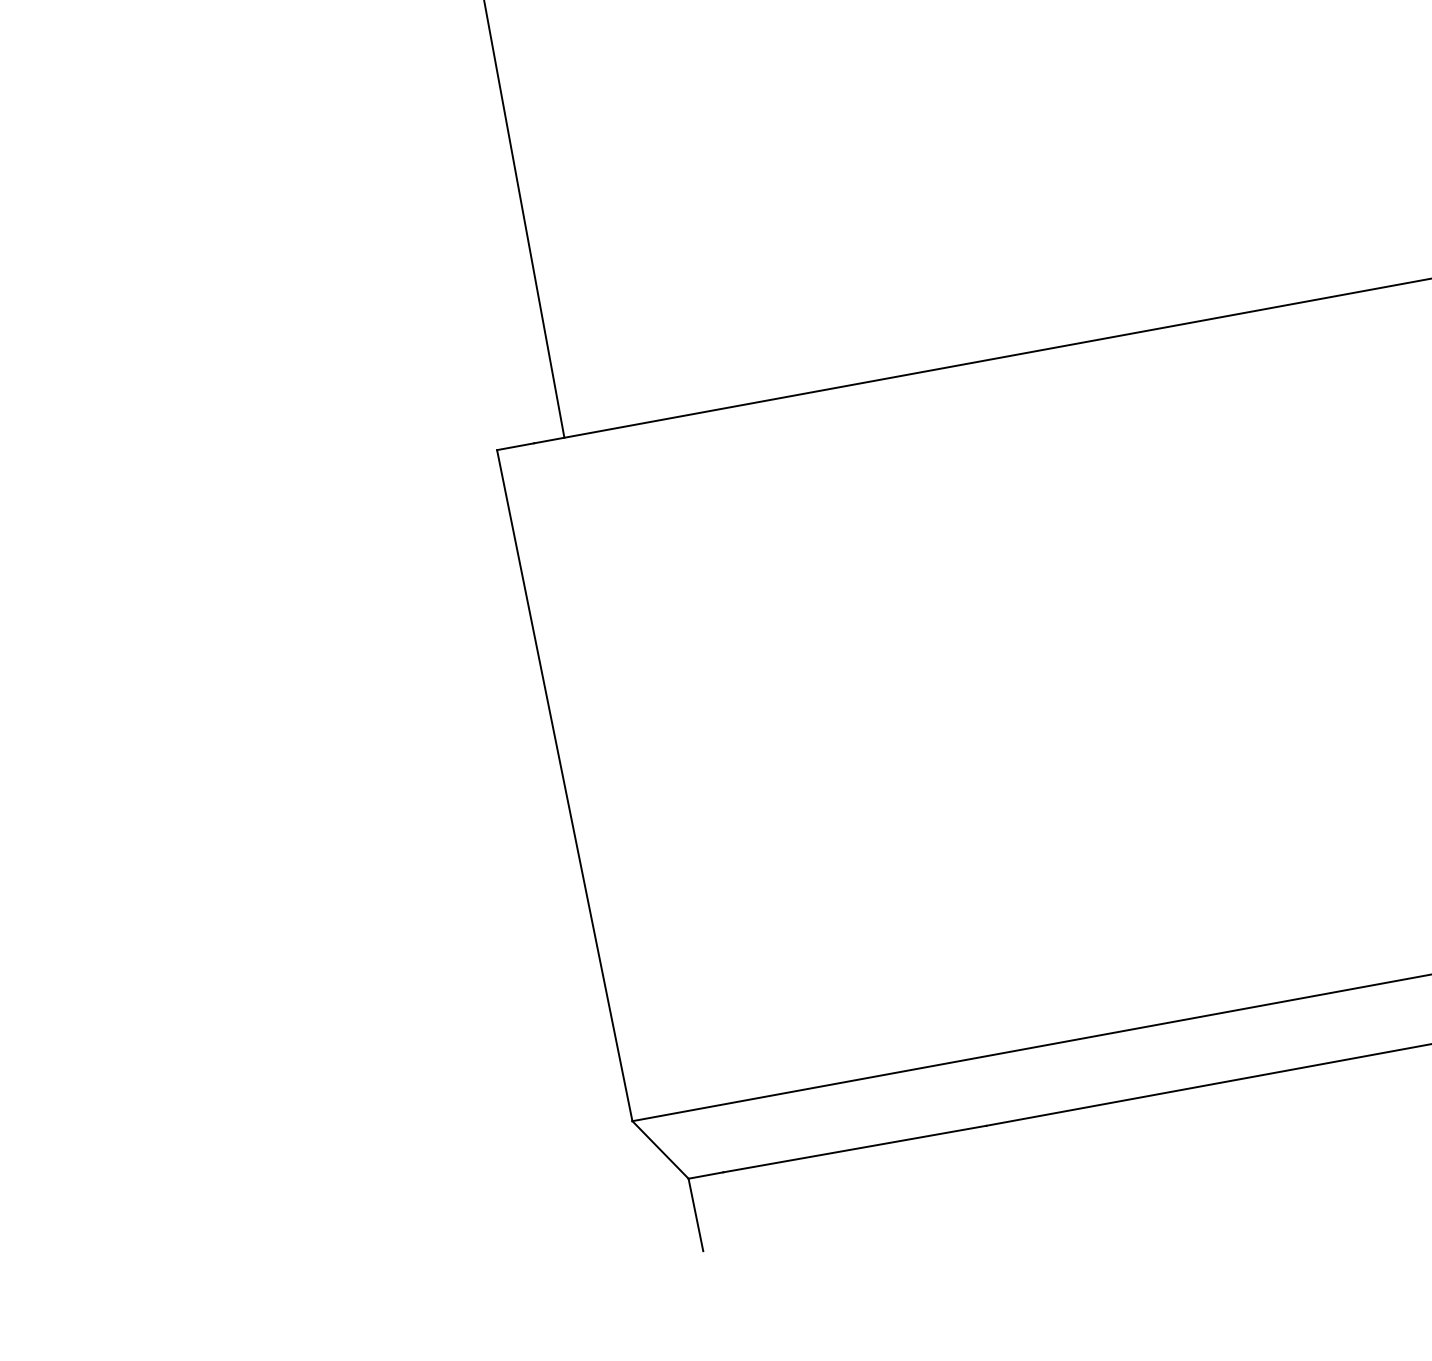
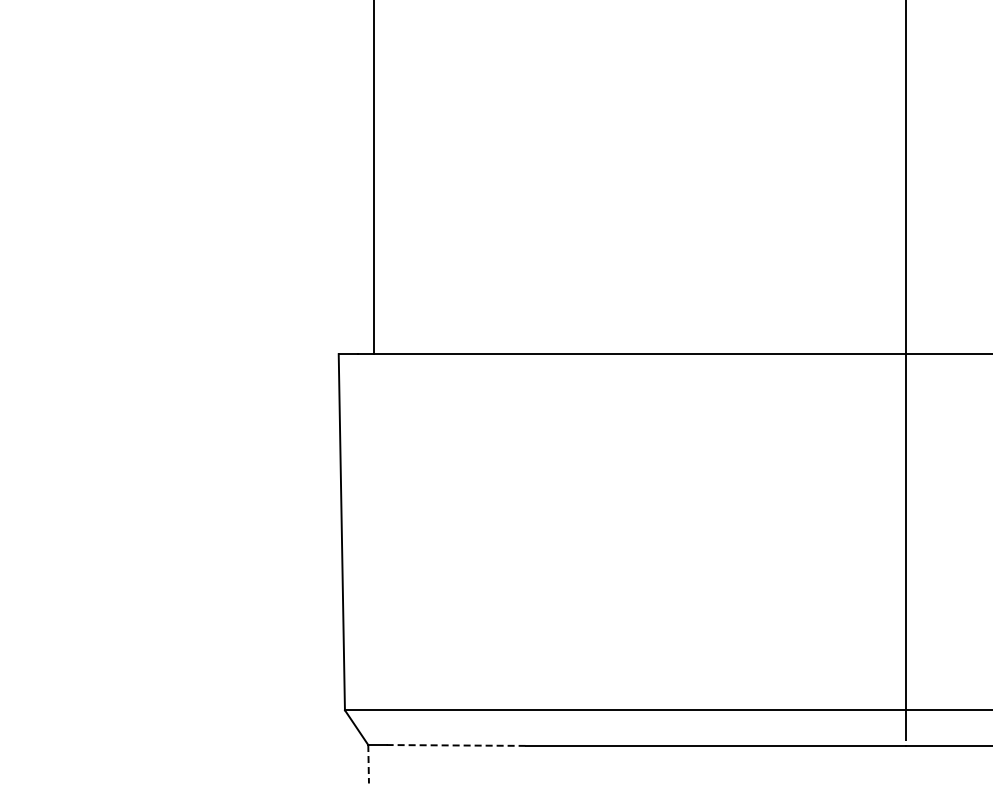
line: (855, 1149) -> (456, 745), solid -> dashed
line: (695, 1215) -> (368, 764), solid -> dashed

